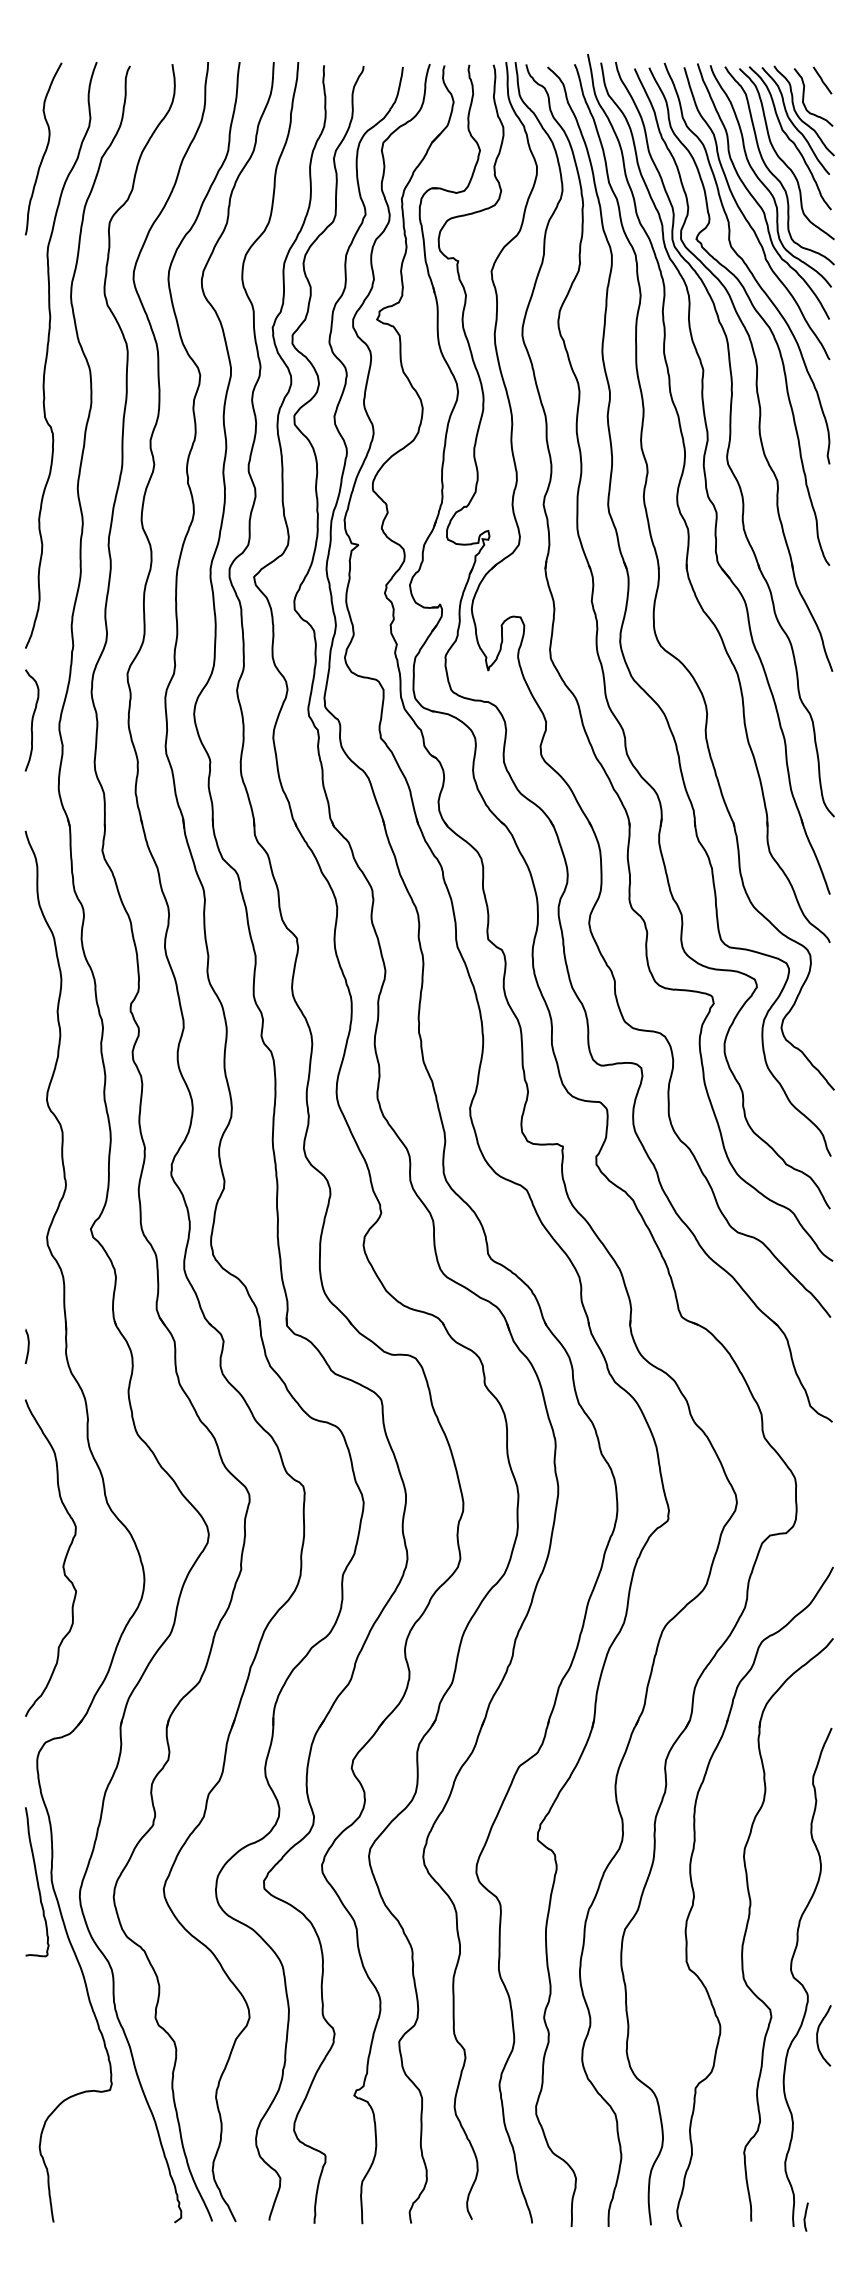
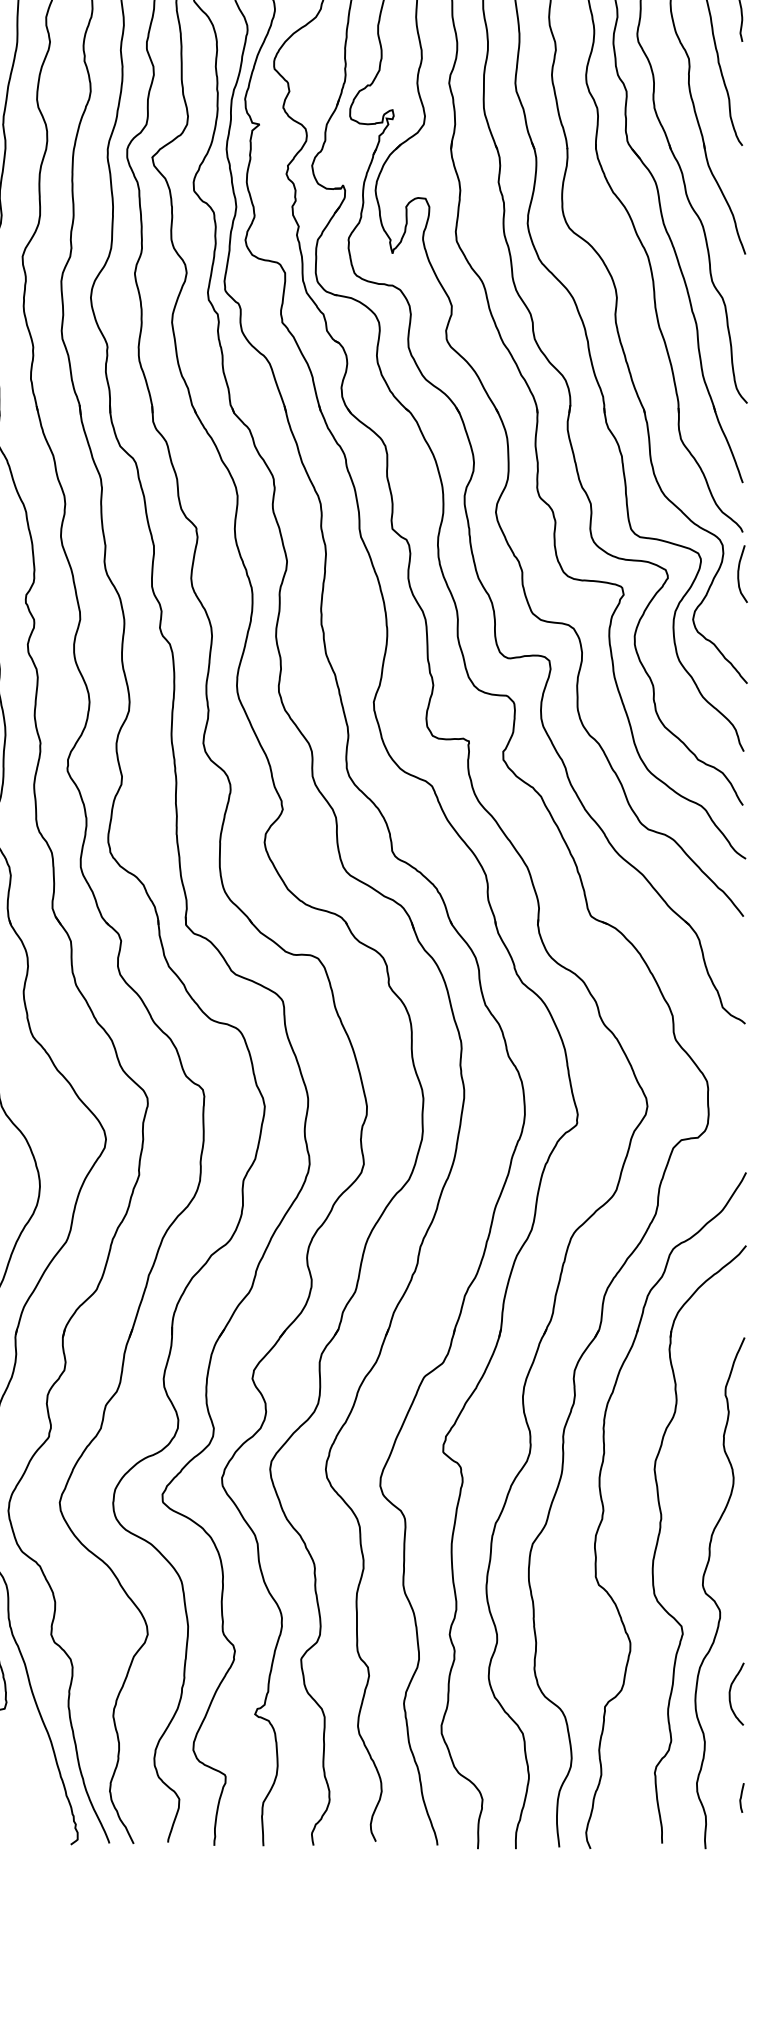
curve: (826, 983) -> (739, 574), added
curve: (818, 2033) -> (731, 1691), moved
curve: (805, 2216) -> (741, 1797), moved

